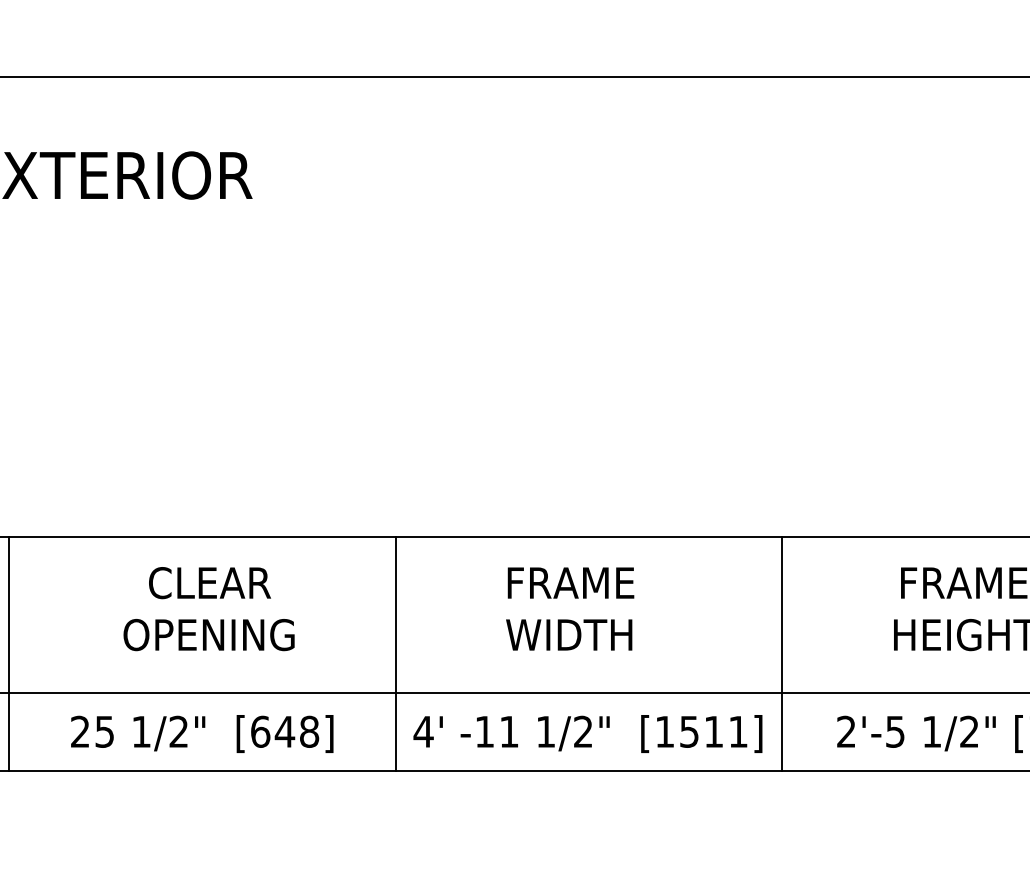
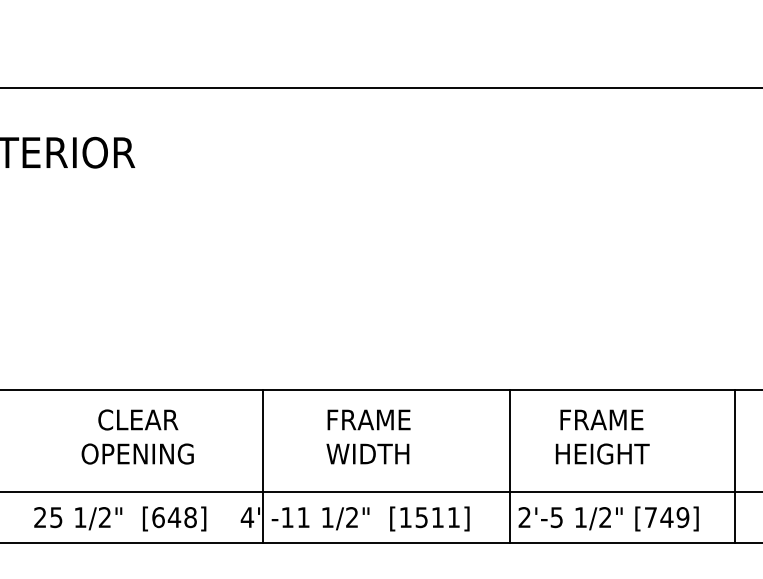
text: (208, 608) -> (137, 436), moved
text: (570, 608) -> (368, 436), moved
line: (396, 654) -> (263, 466), moved
line: (782, 654) -> (510, 466), moved
text: (202, 733) -> (120, 518), moved

